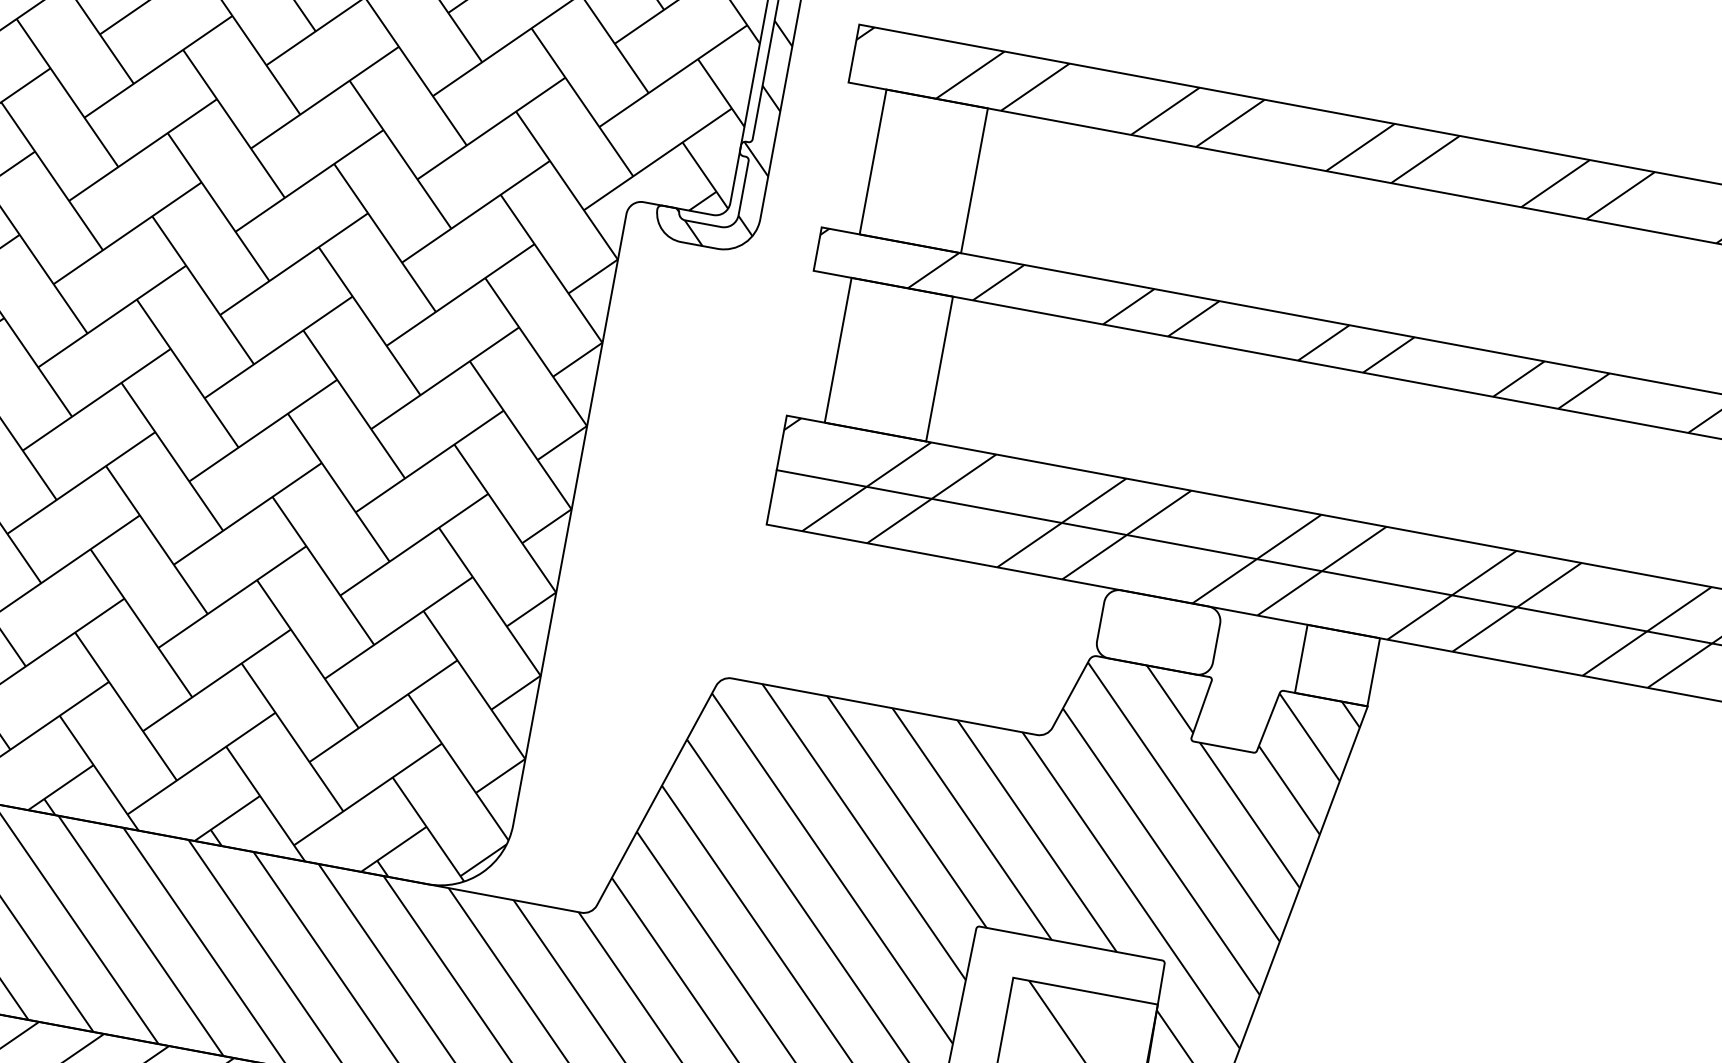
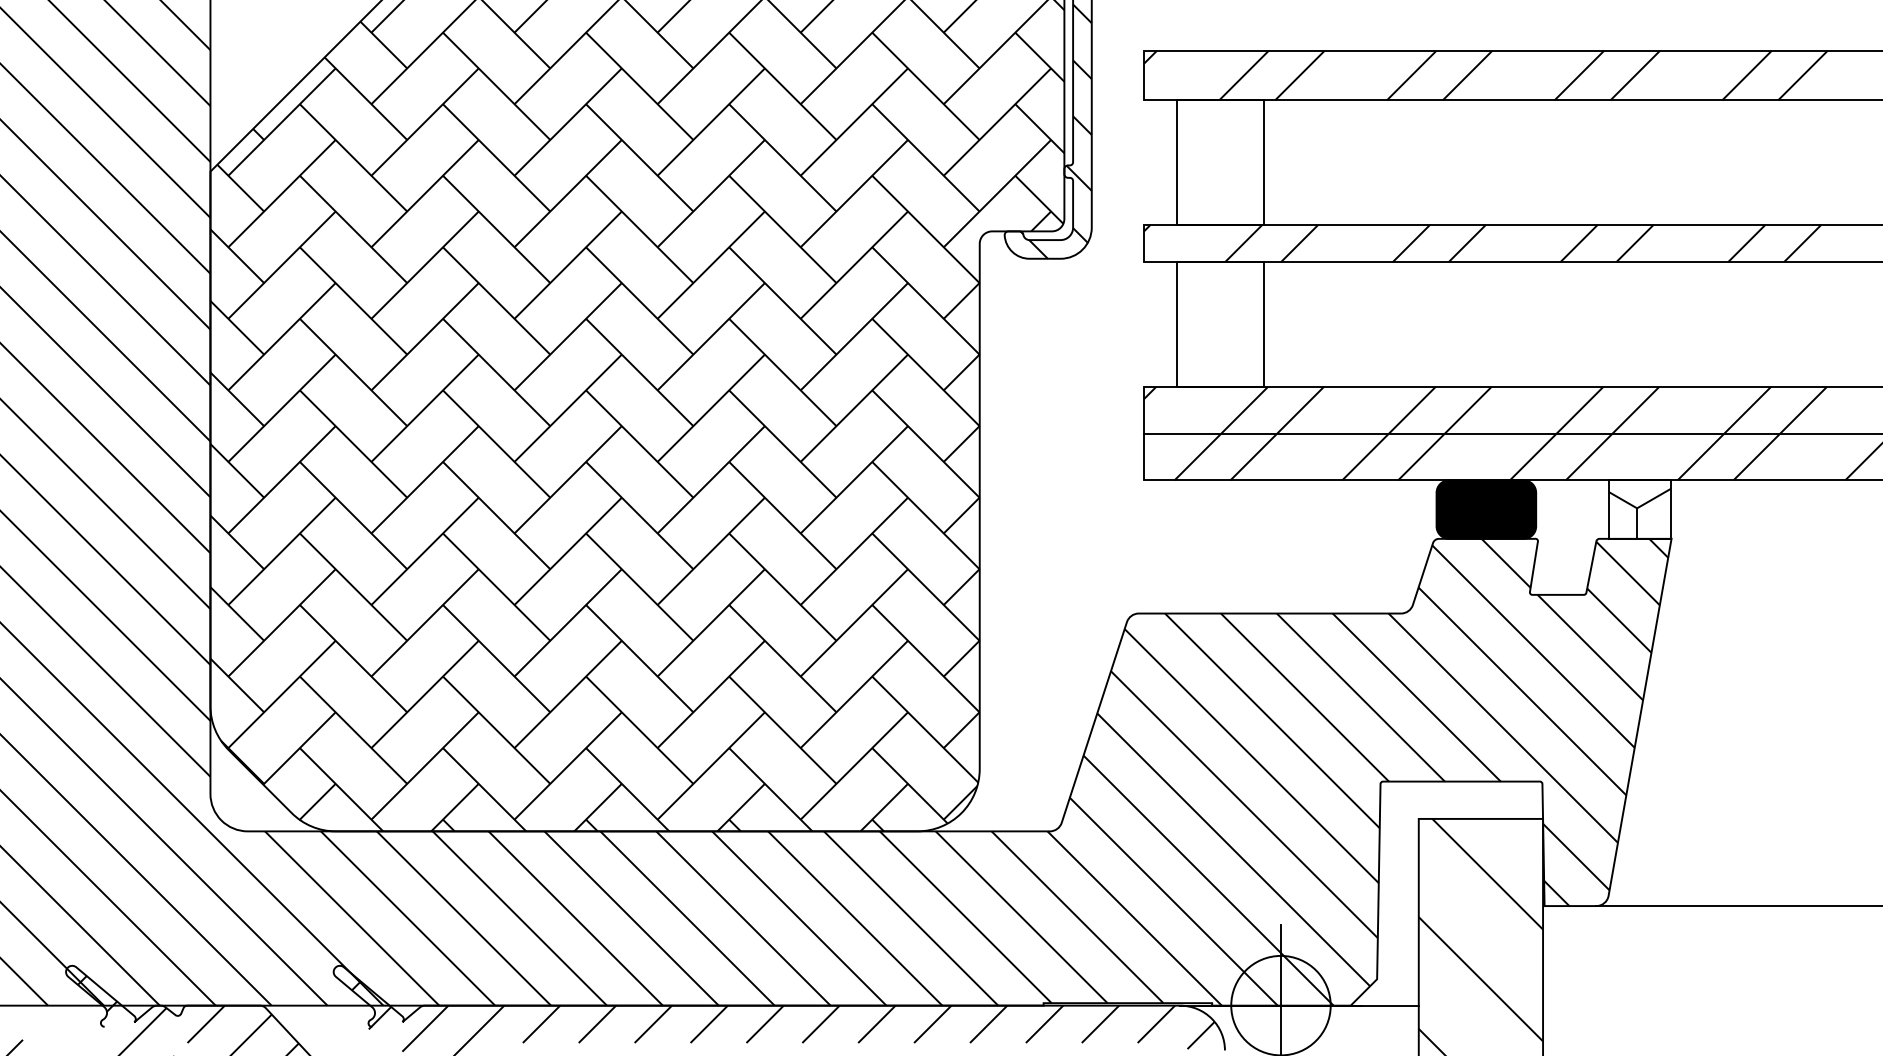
fill: (1158, 632) -> (1486, 509), added
hatch: (1335, 669) -> (1639, 513), added

